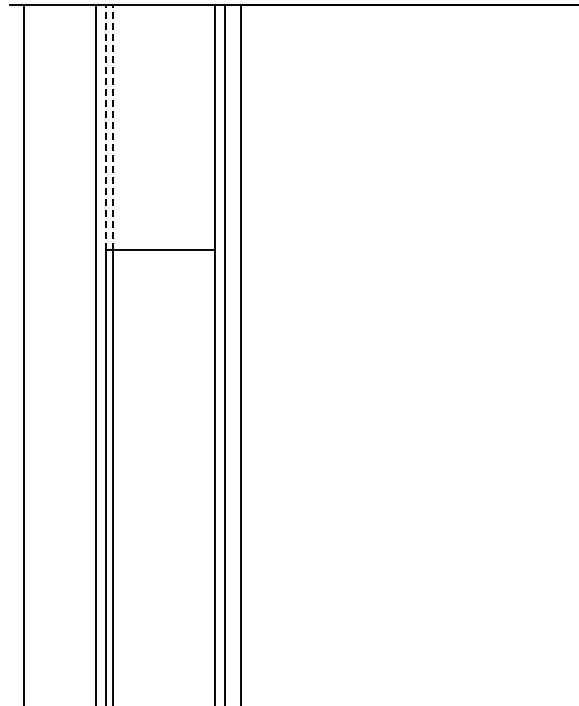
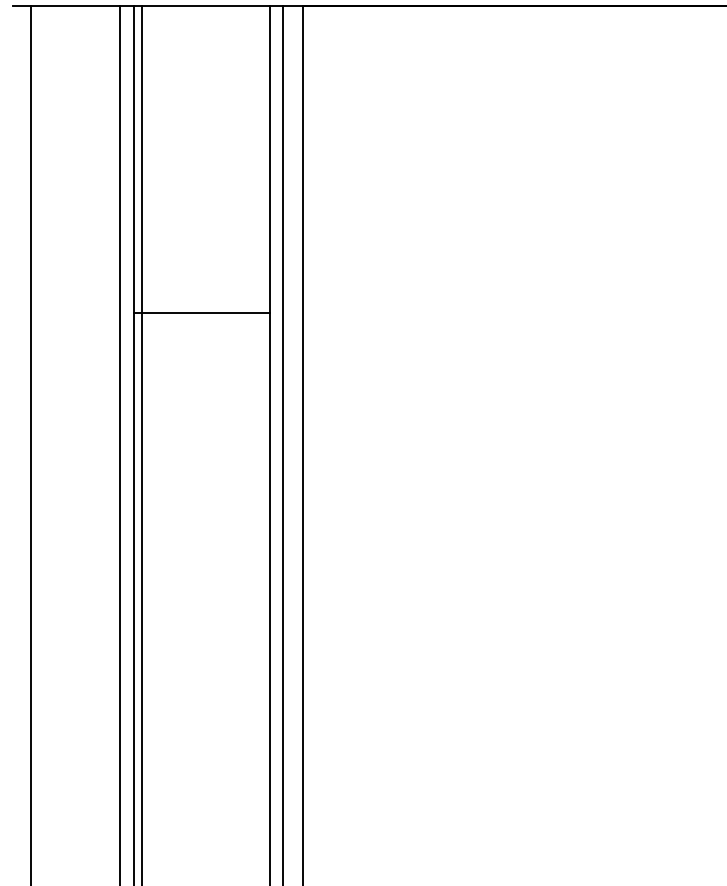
line: (106, 126) -> (133, 158), dashed -> solid
line: (112, 126) -> (141, 158), dashed -> solid

